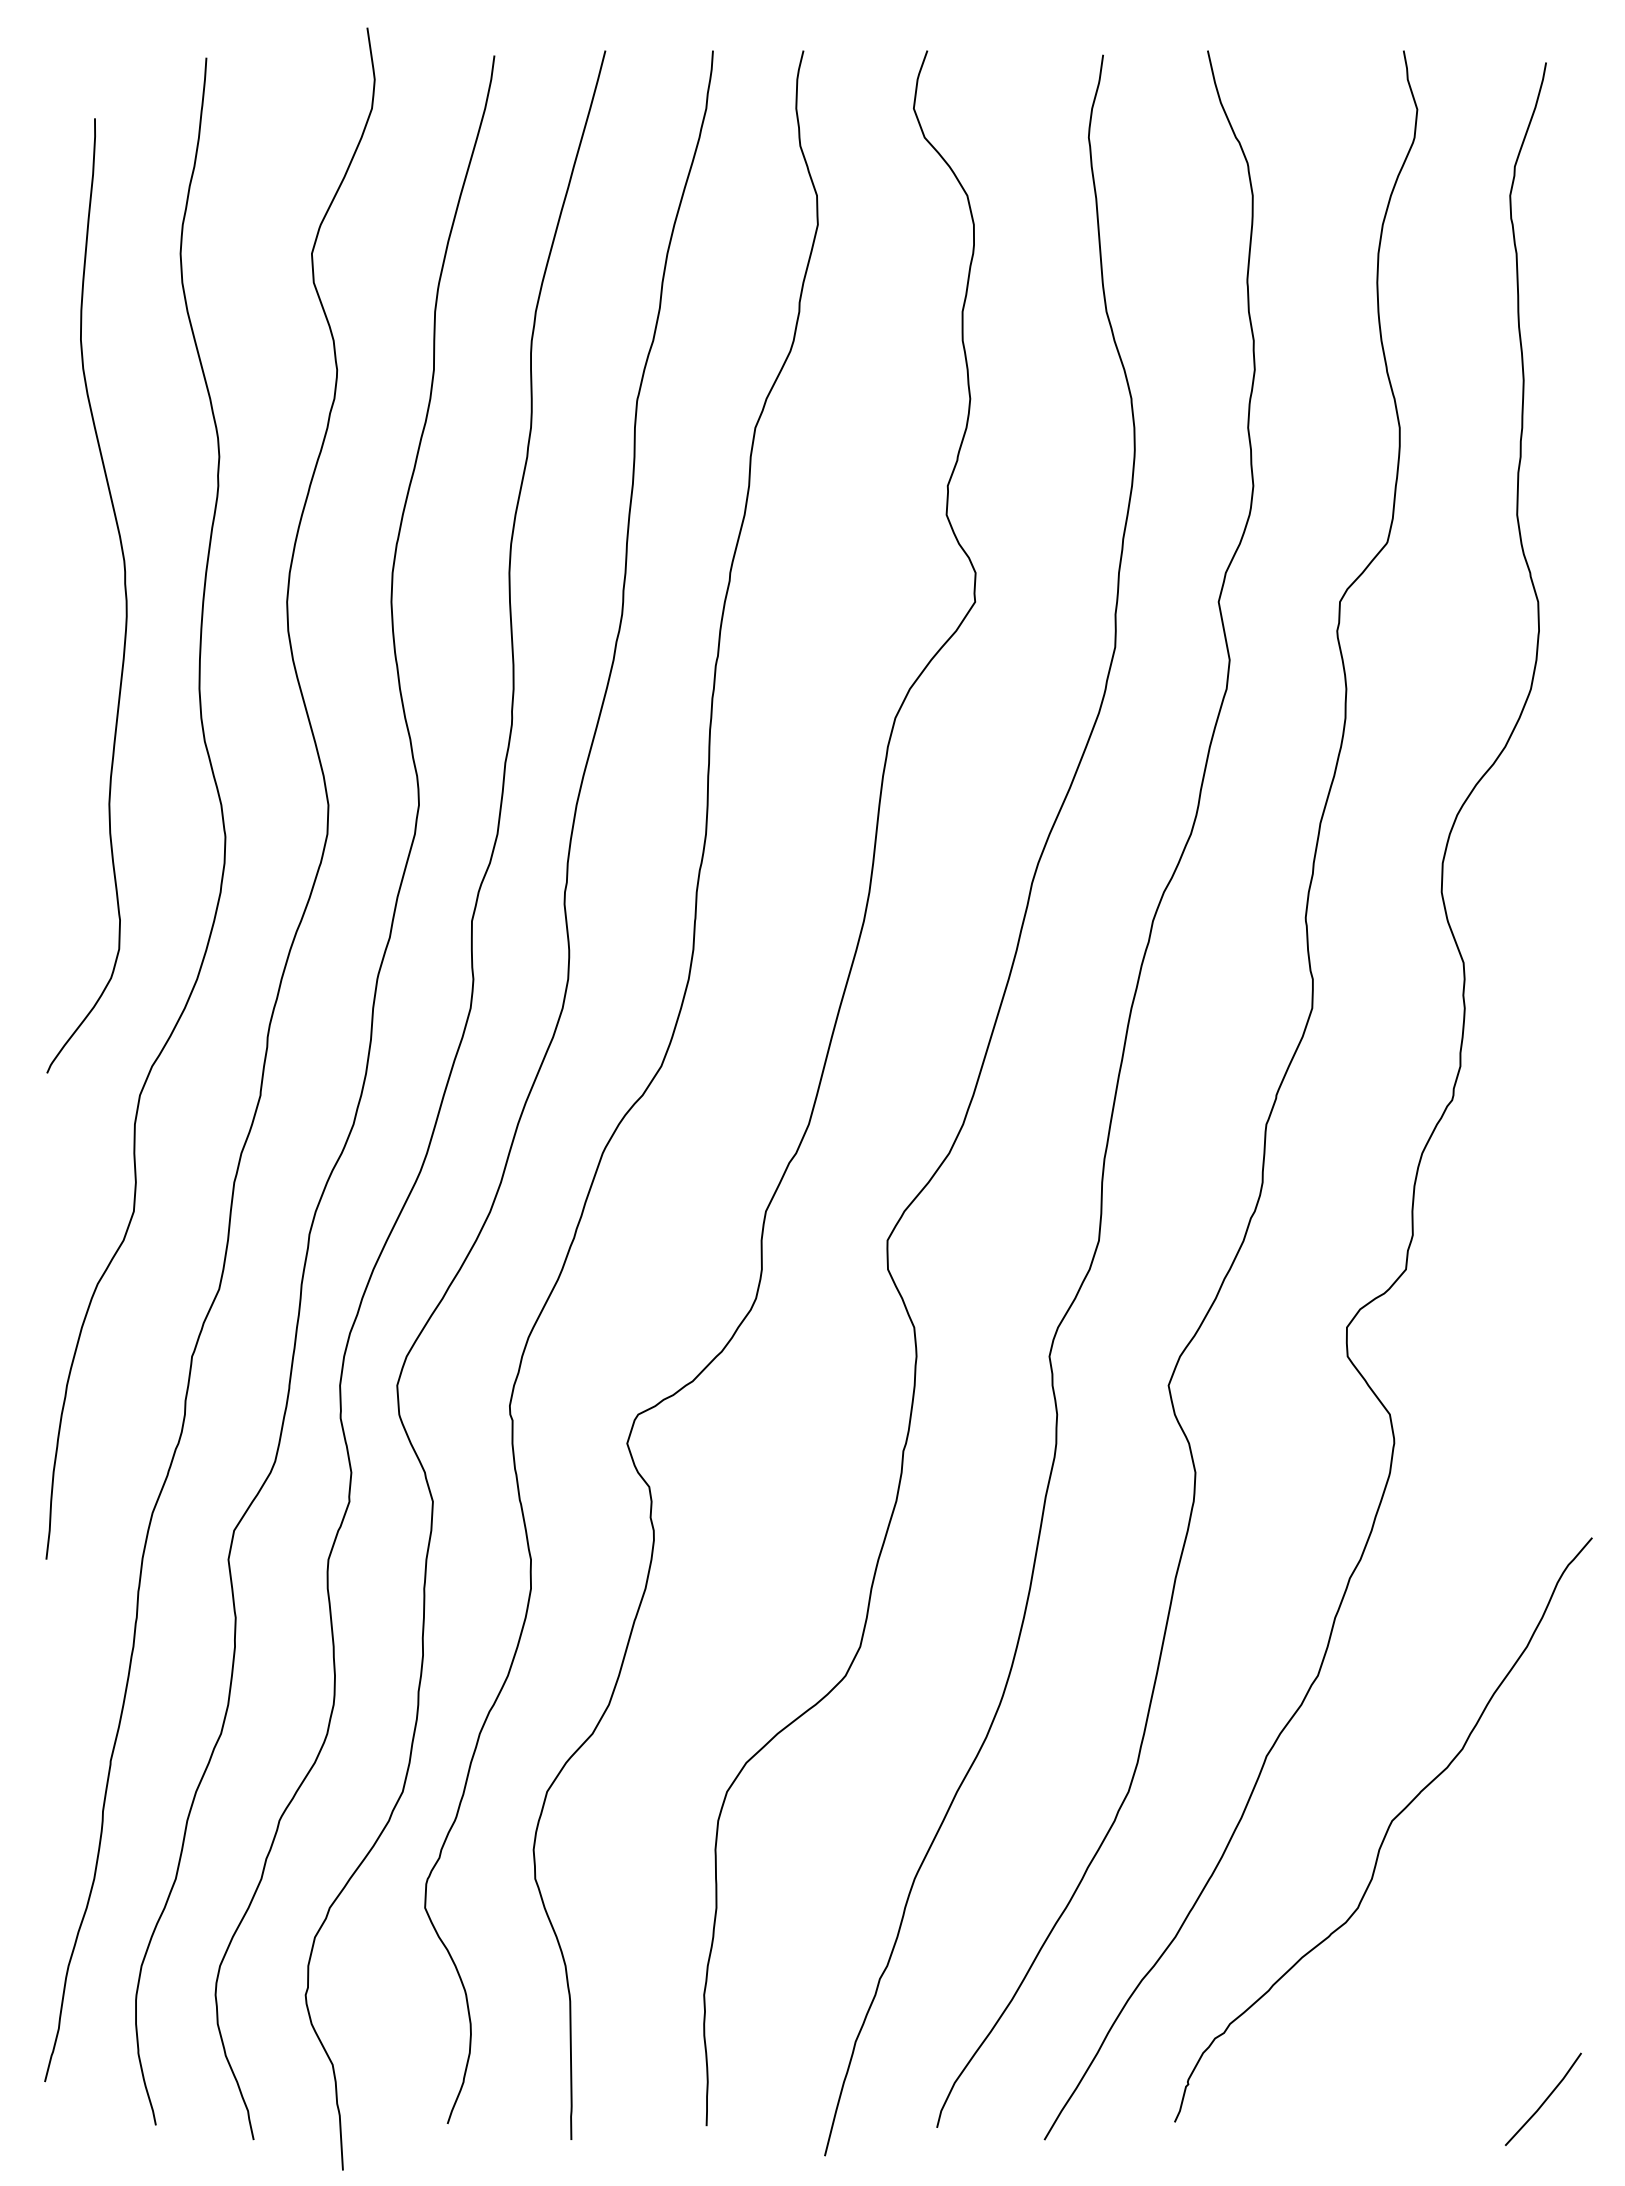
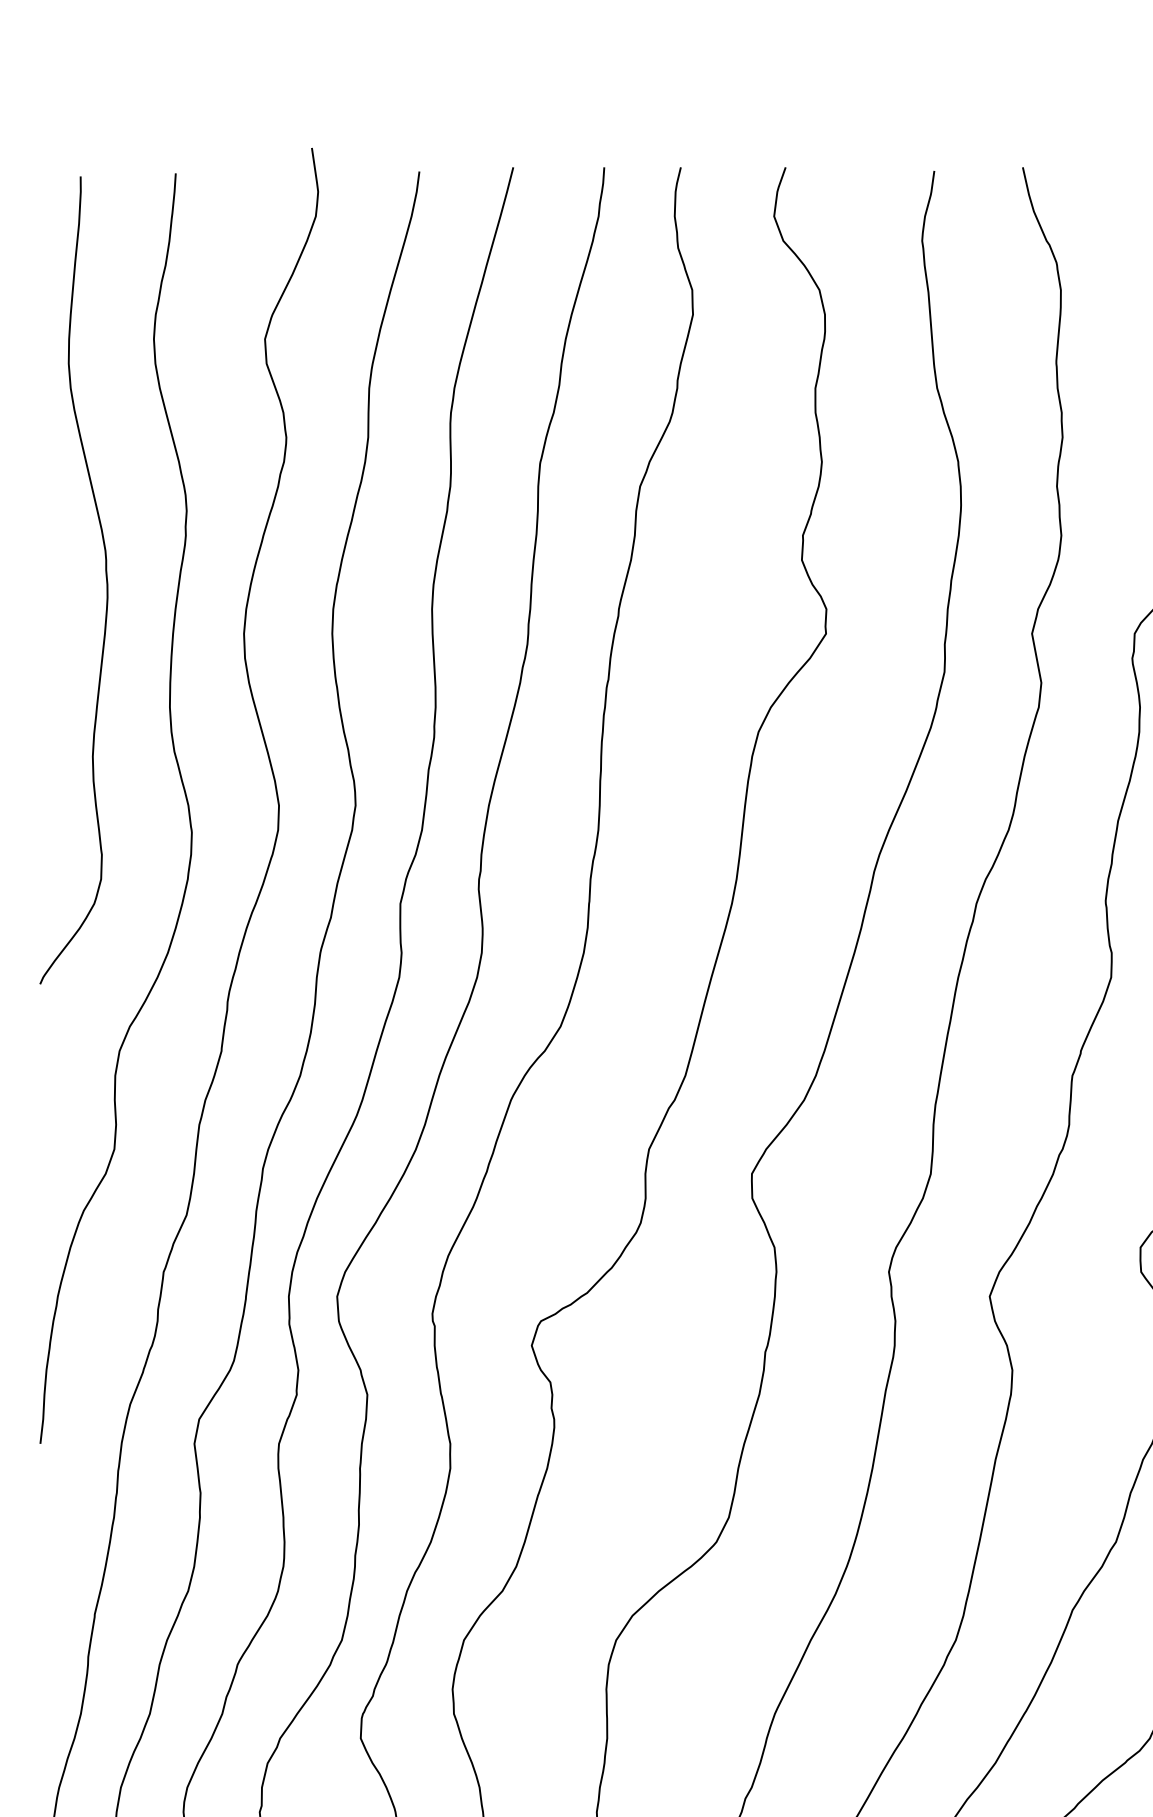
curve: (124, 591) -> (105, 576), moved

